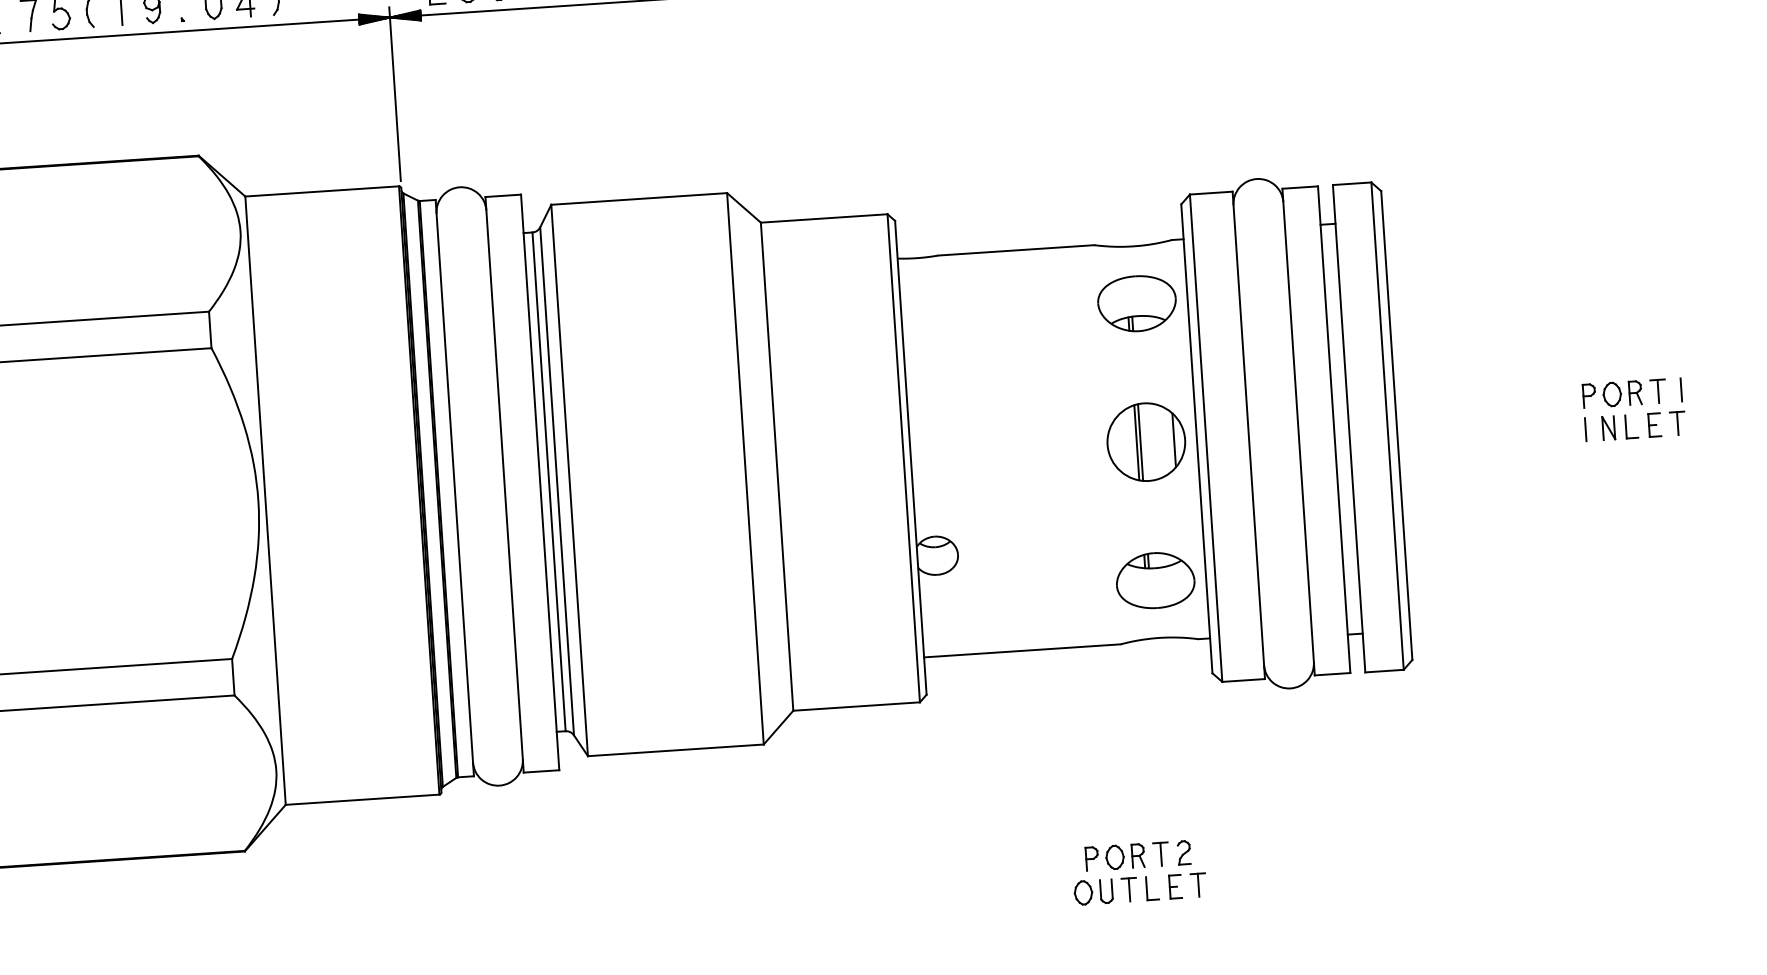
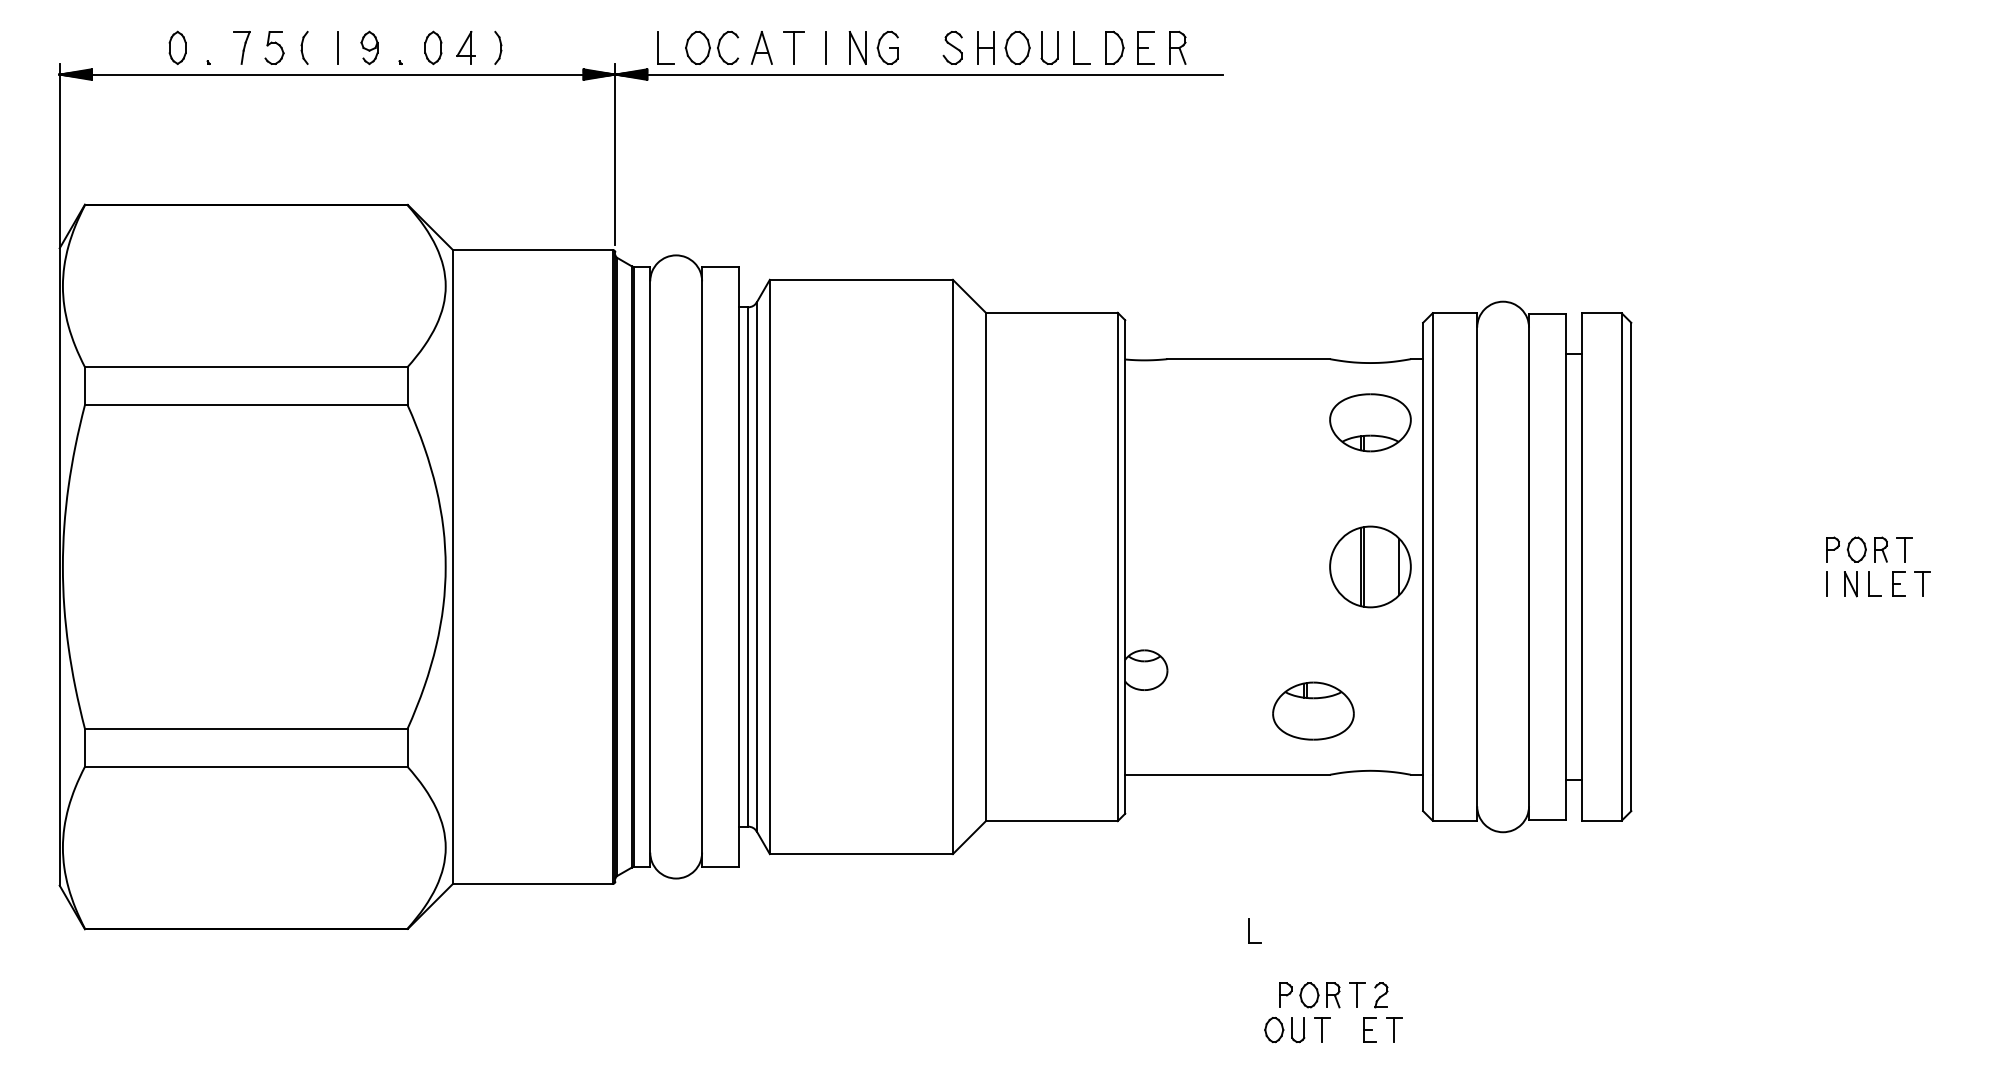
line: (1681, 389) -> (1928, 549), removed
part: (1155, 579) -> (1313, 710), moved
part: (1151, 887) -> (1254, 930), moved

